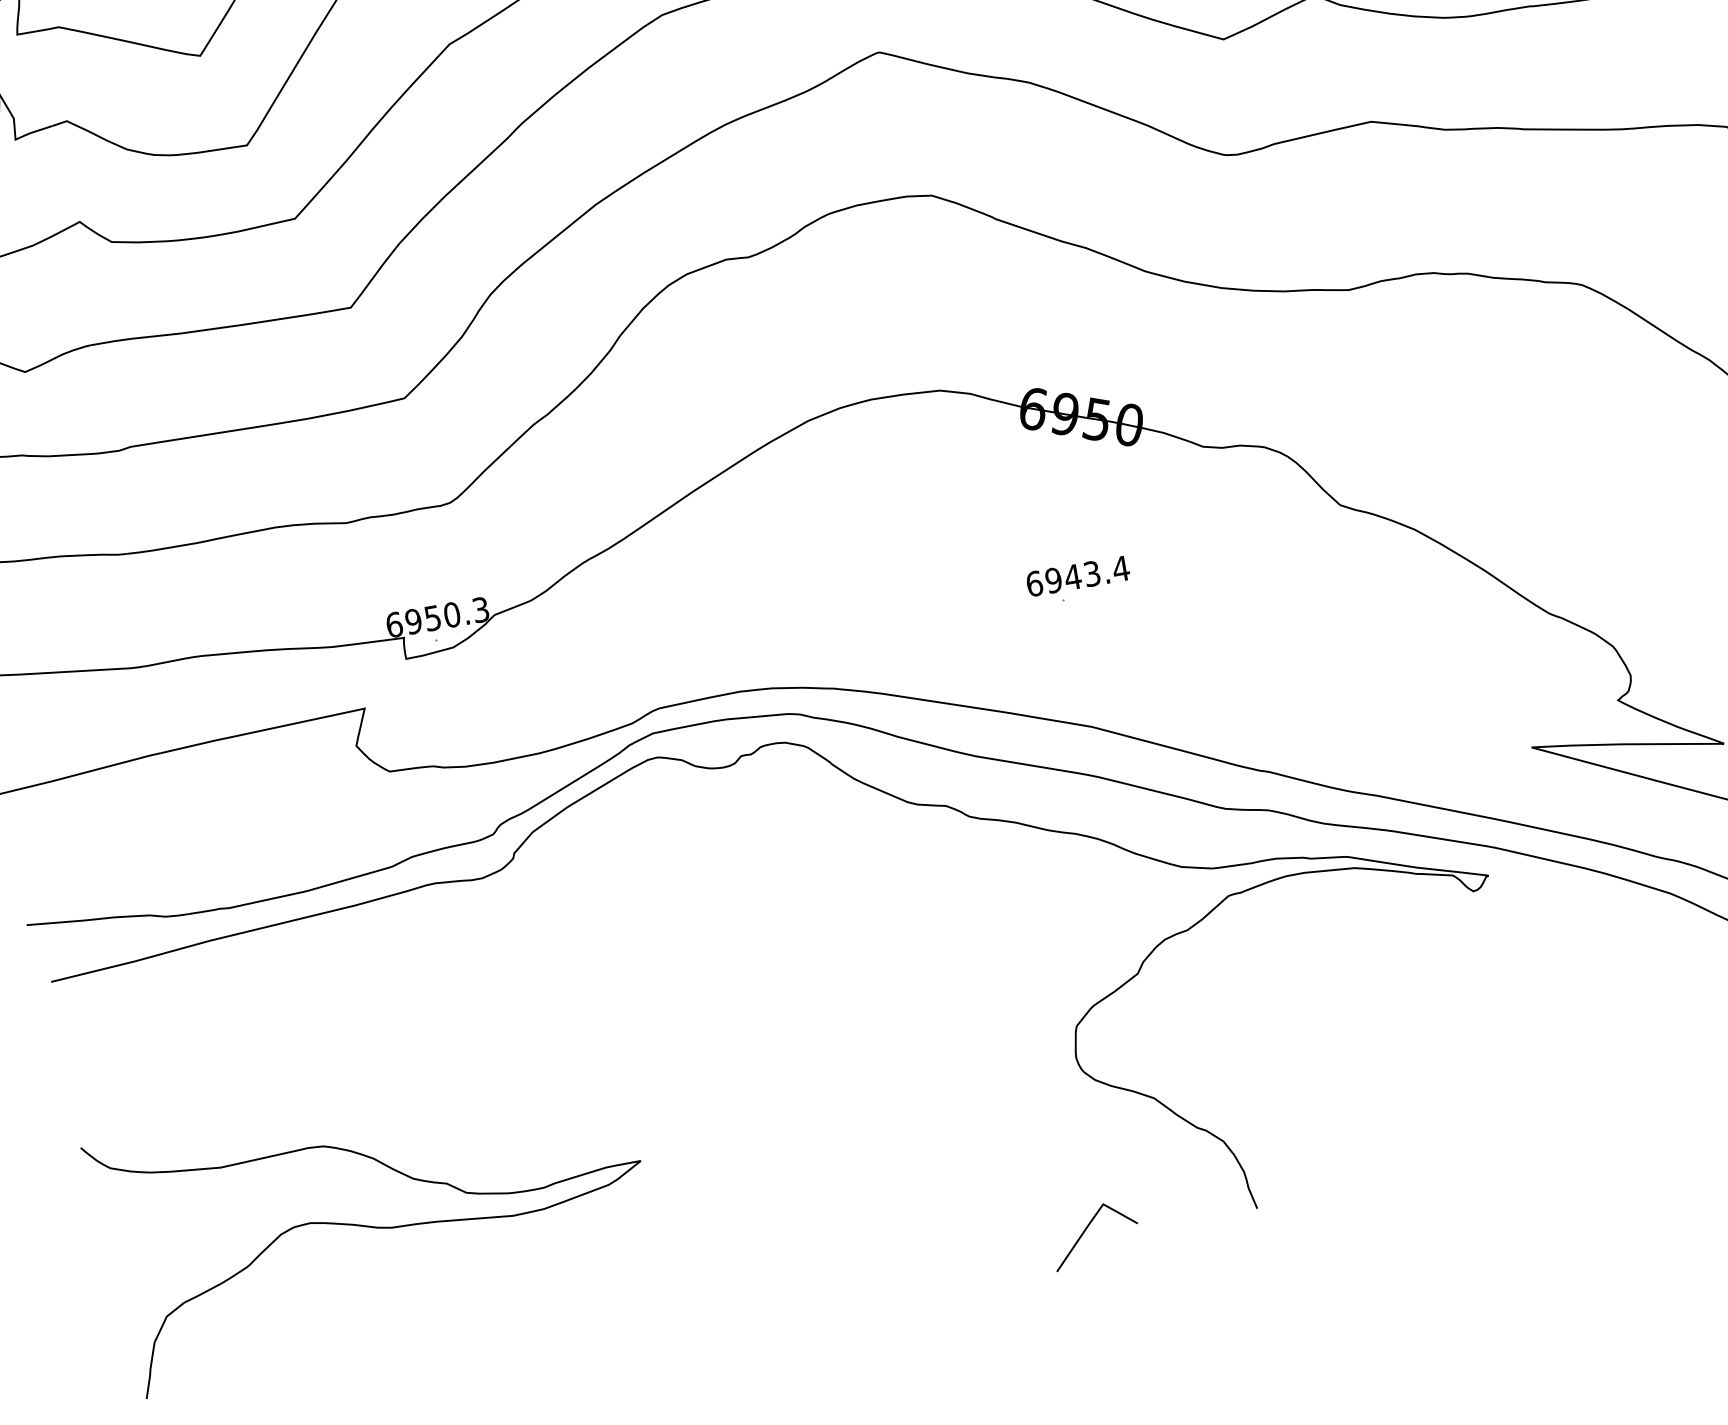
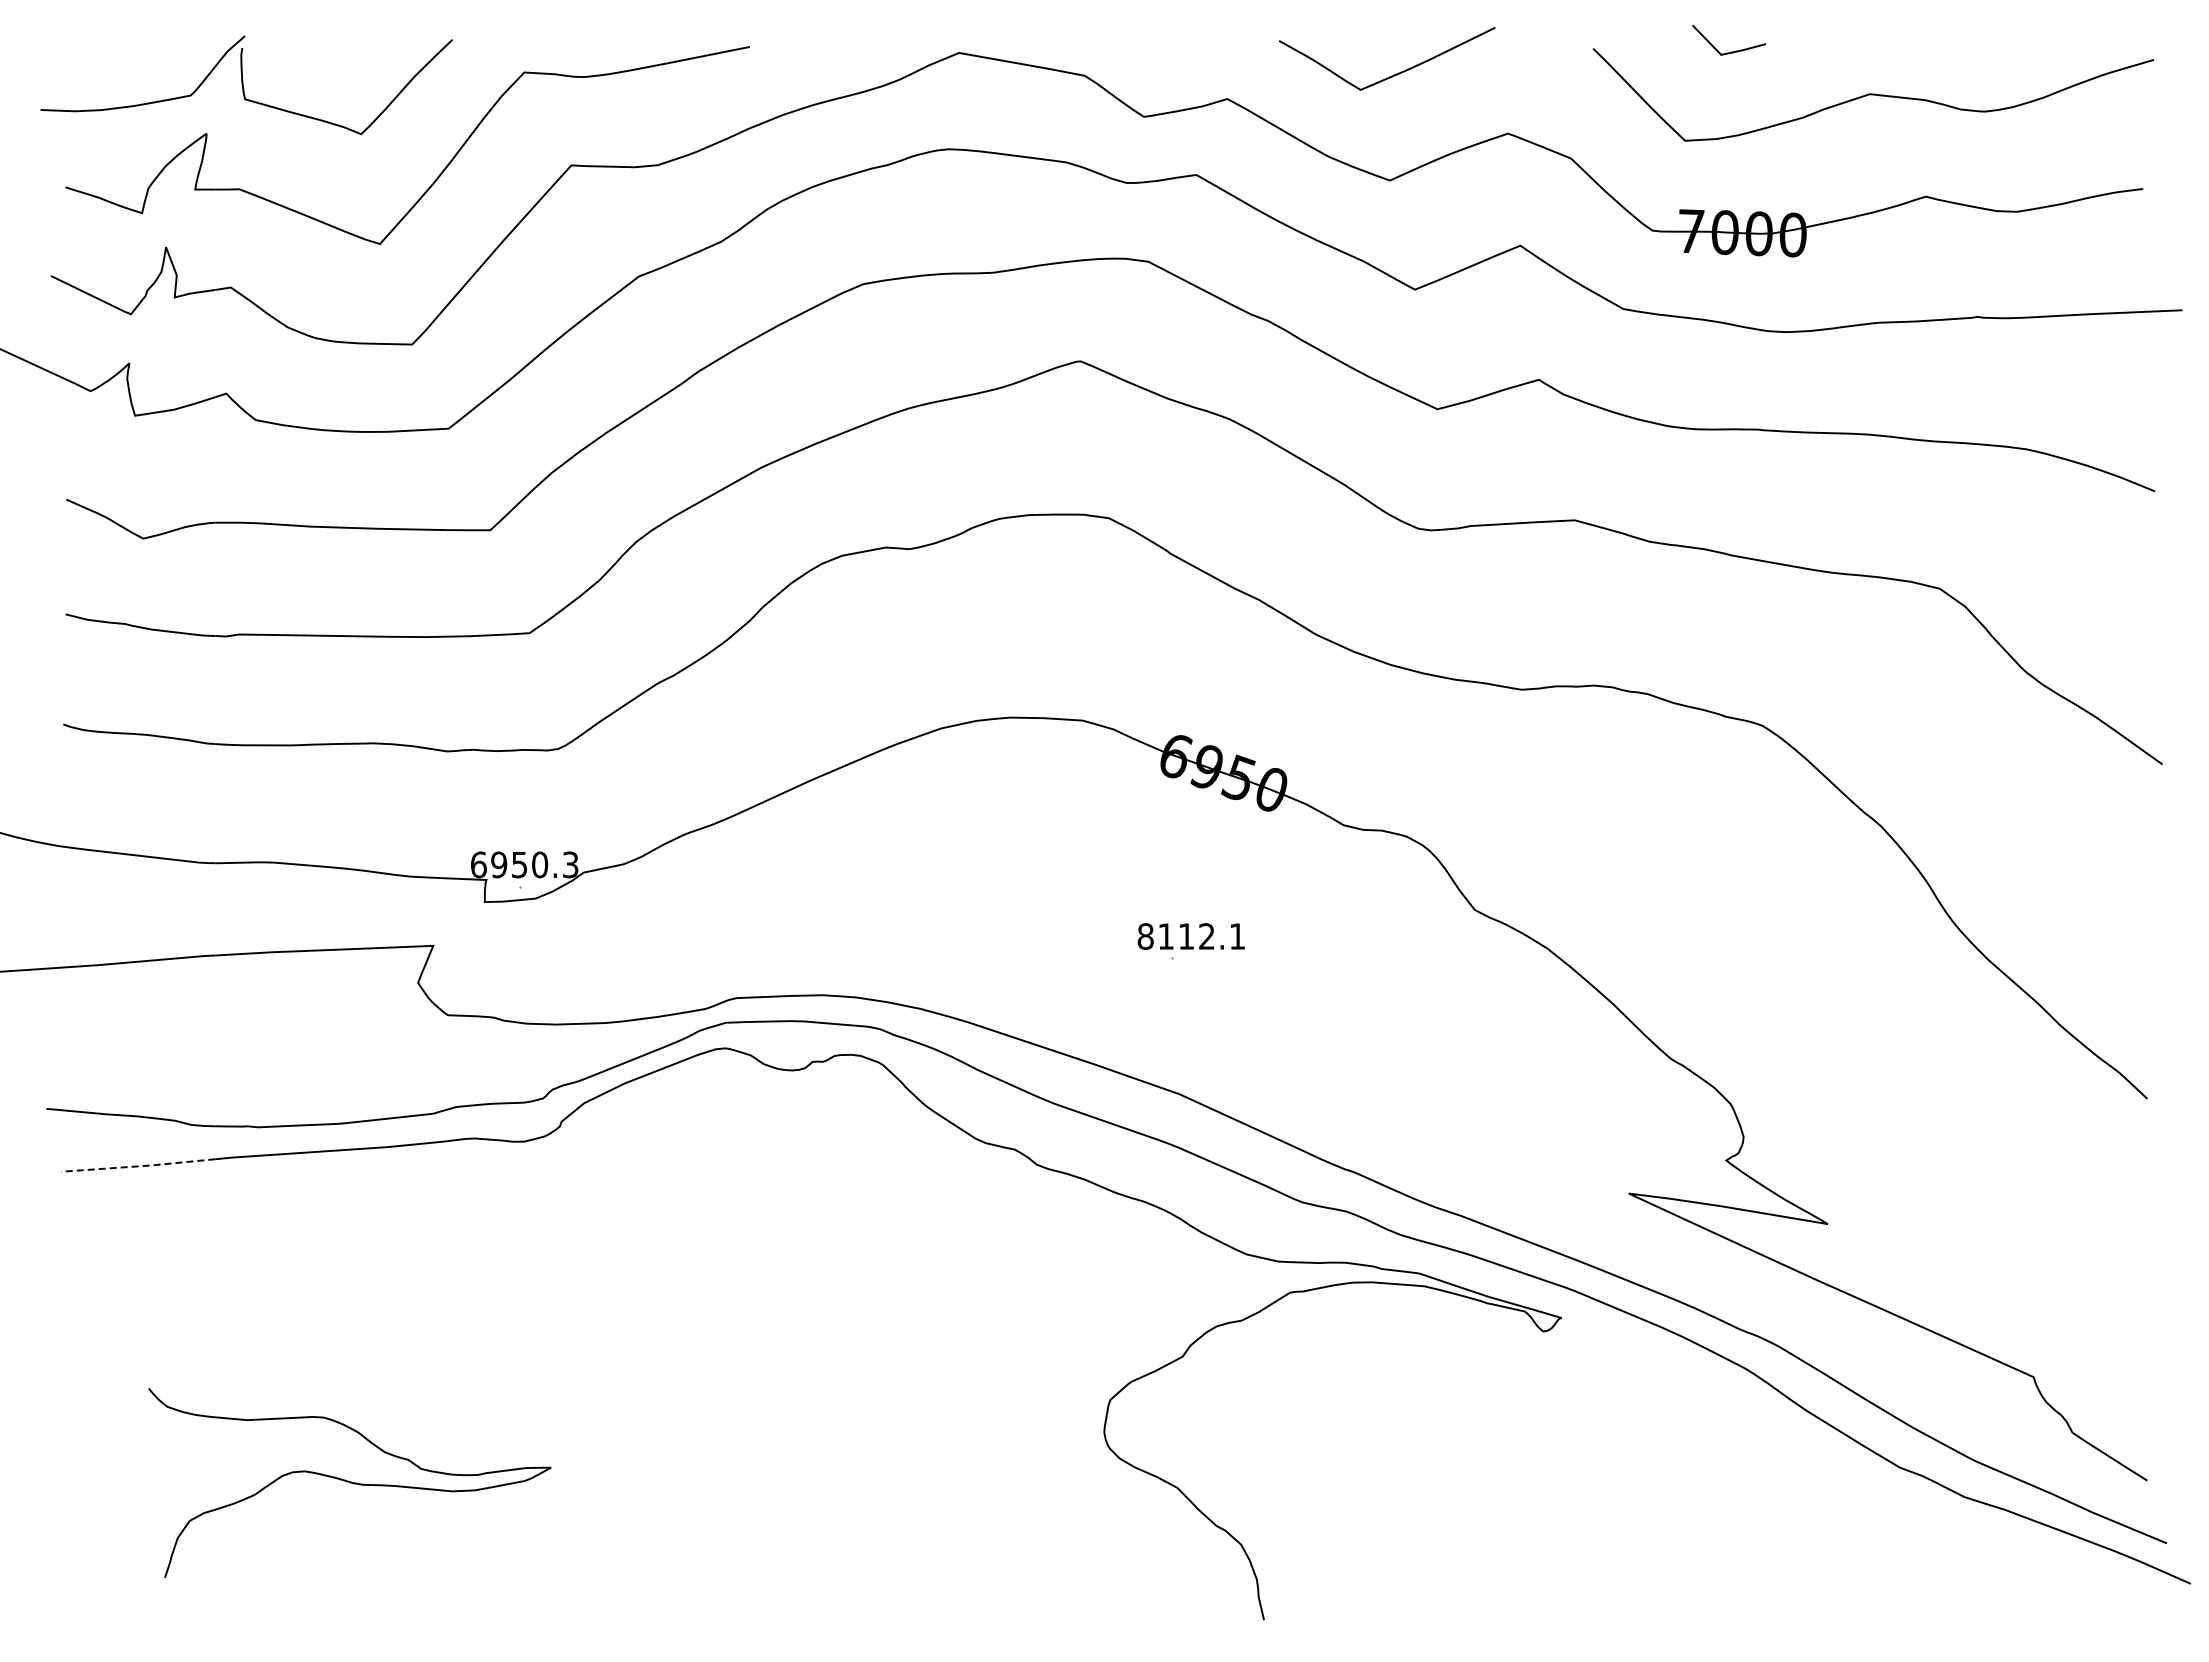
text: (1077, 576) -> (1191, 936), 6943.4 -> 8112.1
line: (122, 964) -> (138, 1166), solid -> dashed
part: (373, 1227) -> (349, 1482), size x0.7
line: (1087, 1228) -> (1085, 1610), removed

